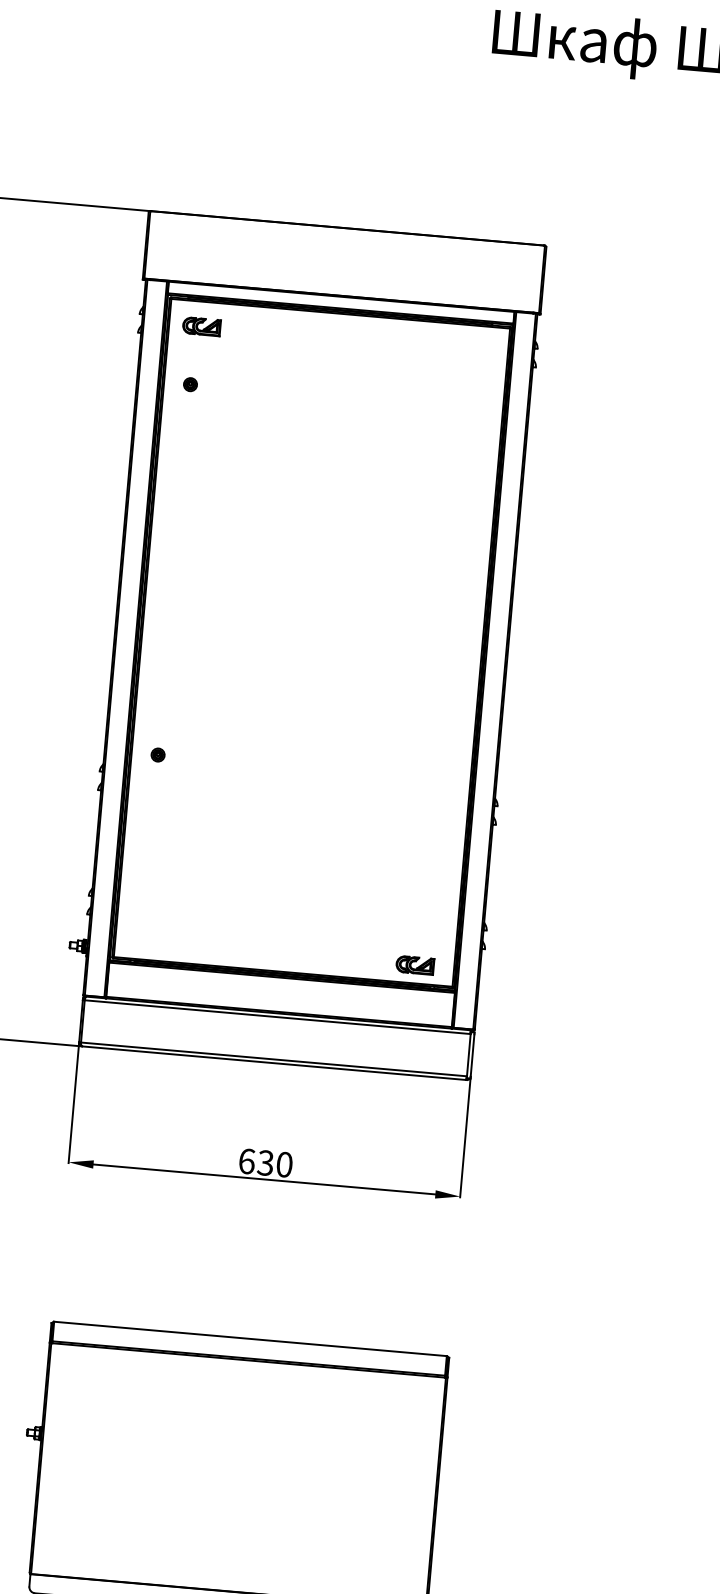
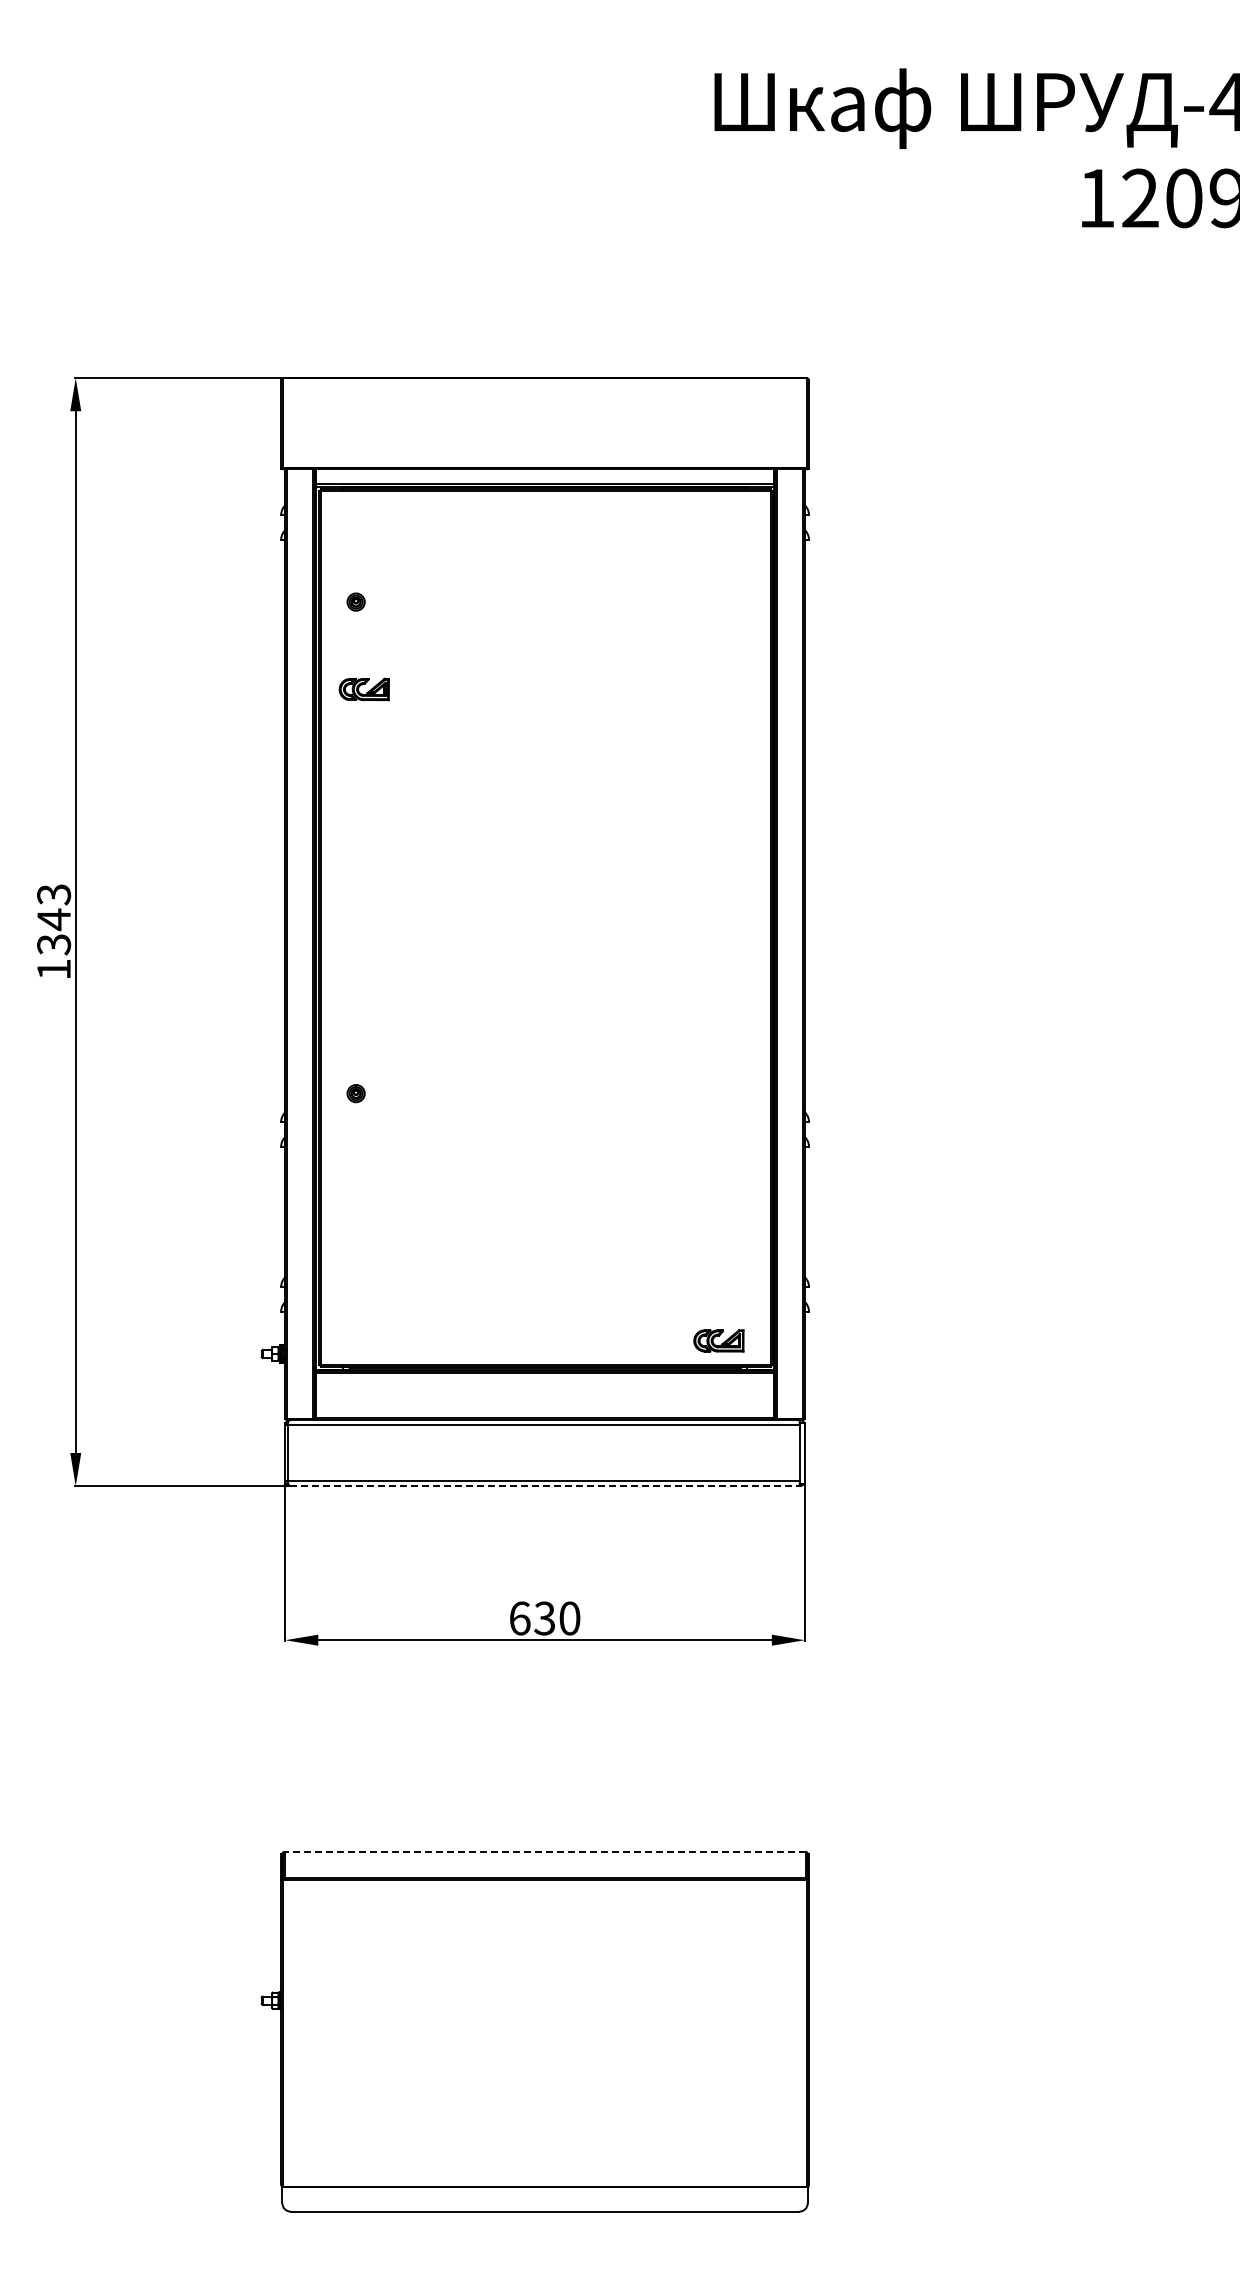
part: (201, 326) -> (363, 689), moved
line: (274, 1063) -> (544, 1486), solid -> dashed
line: (250, 1338) -> (545, 1851), solid -> dashed

